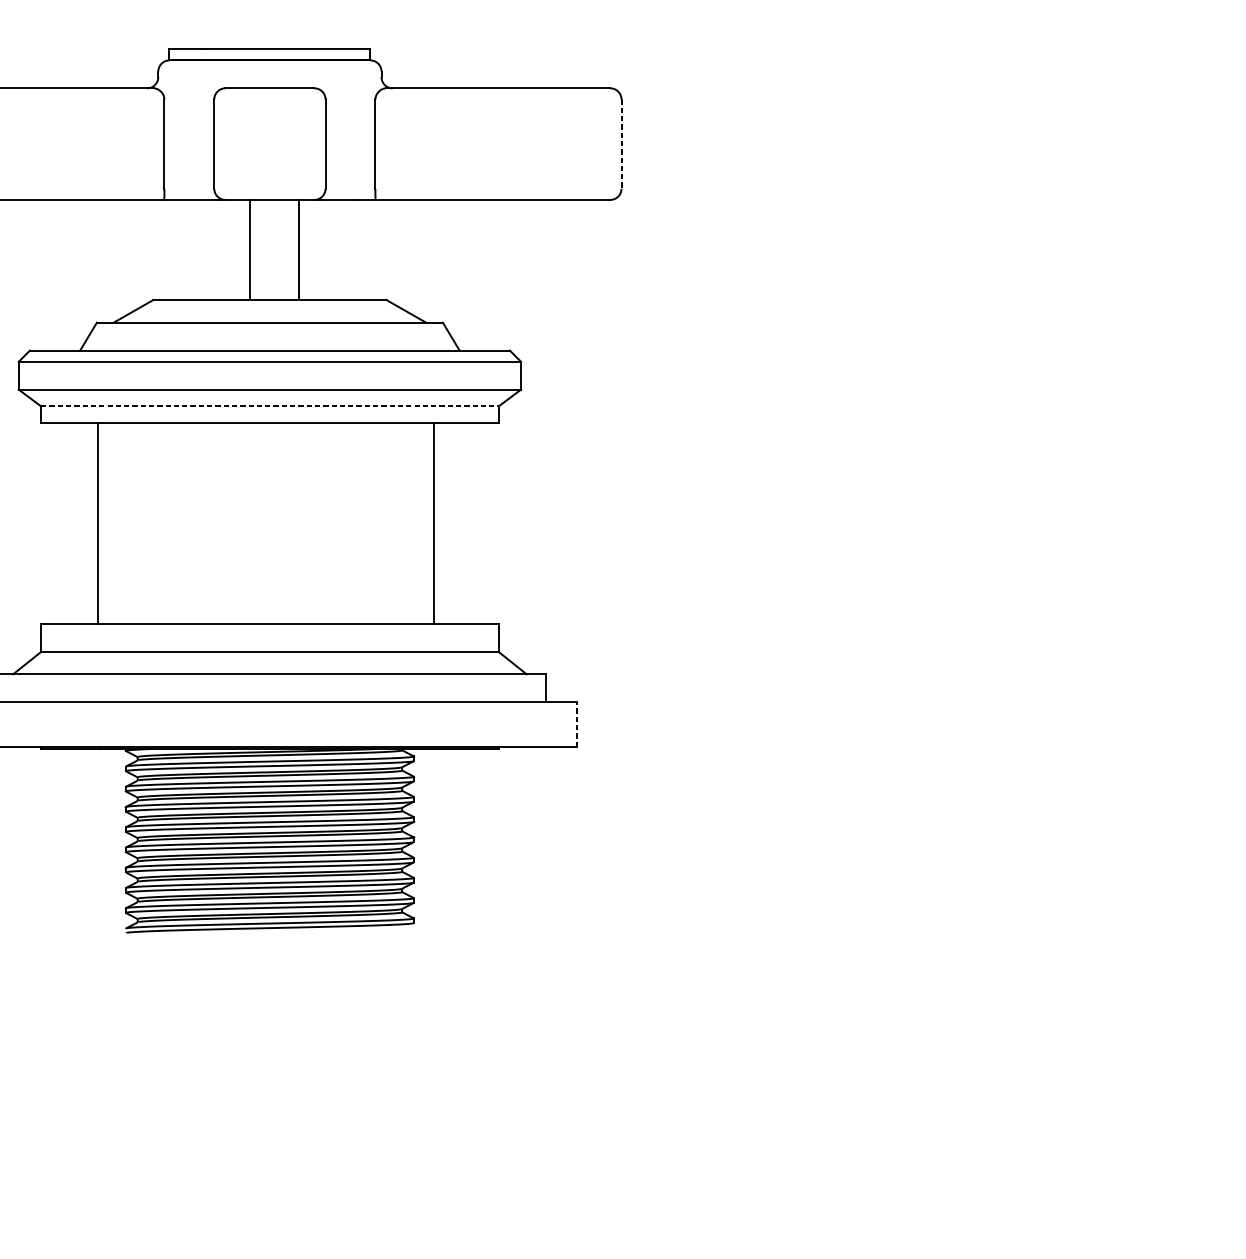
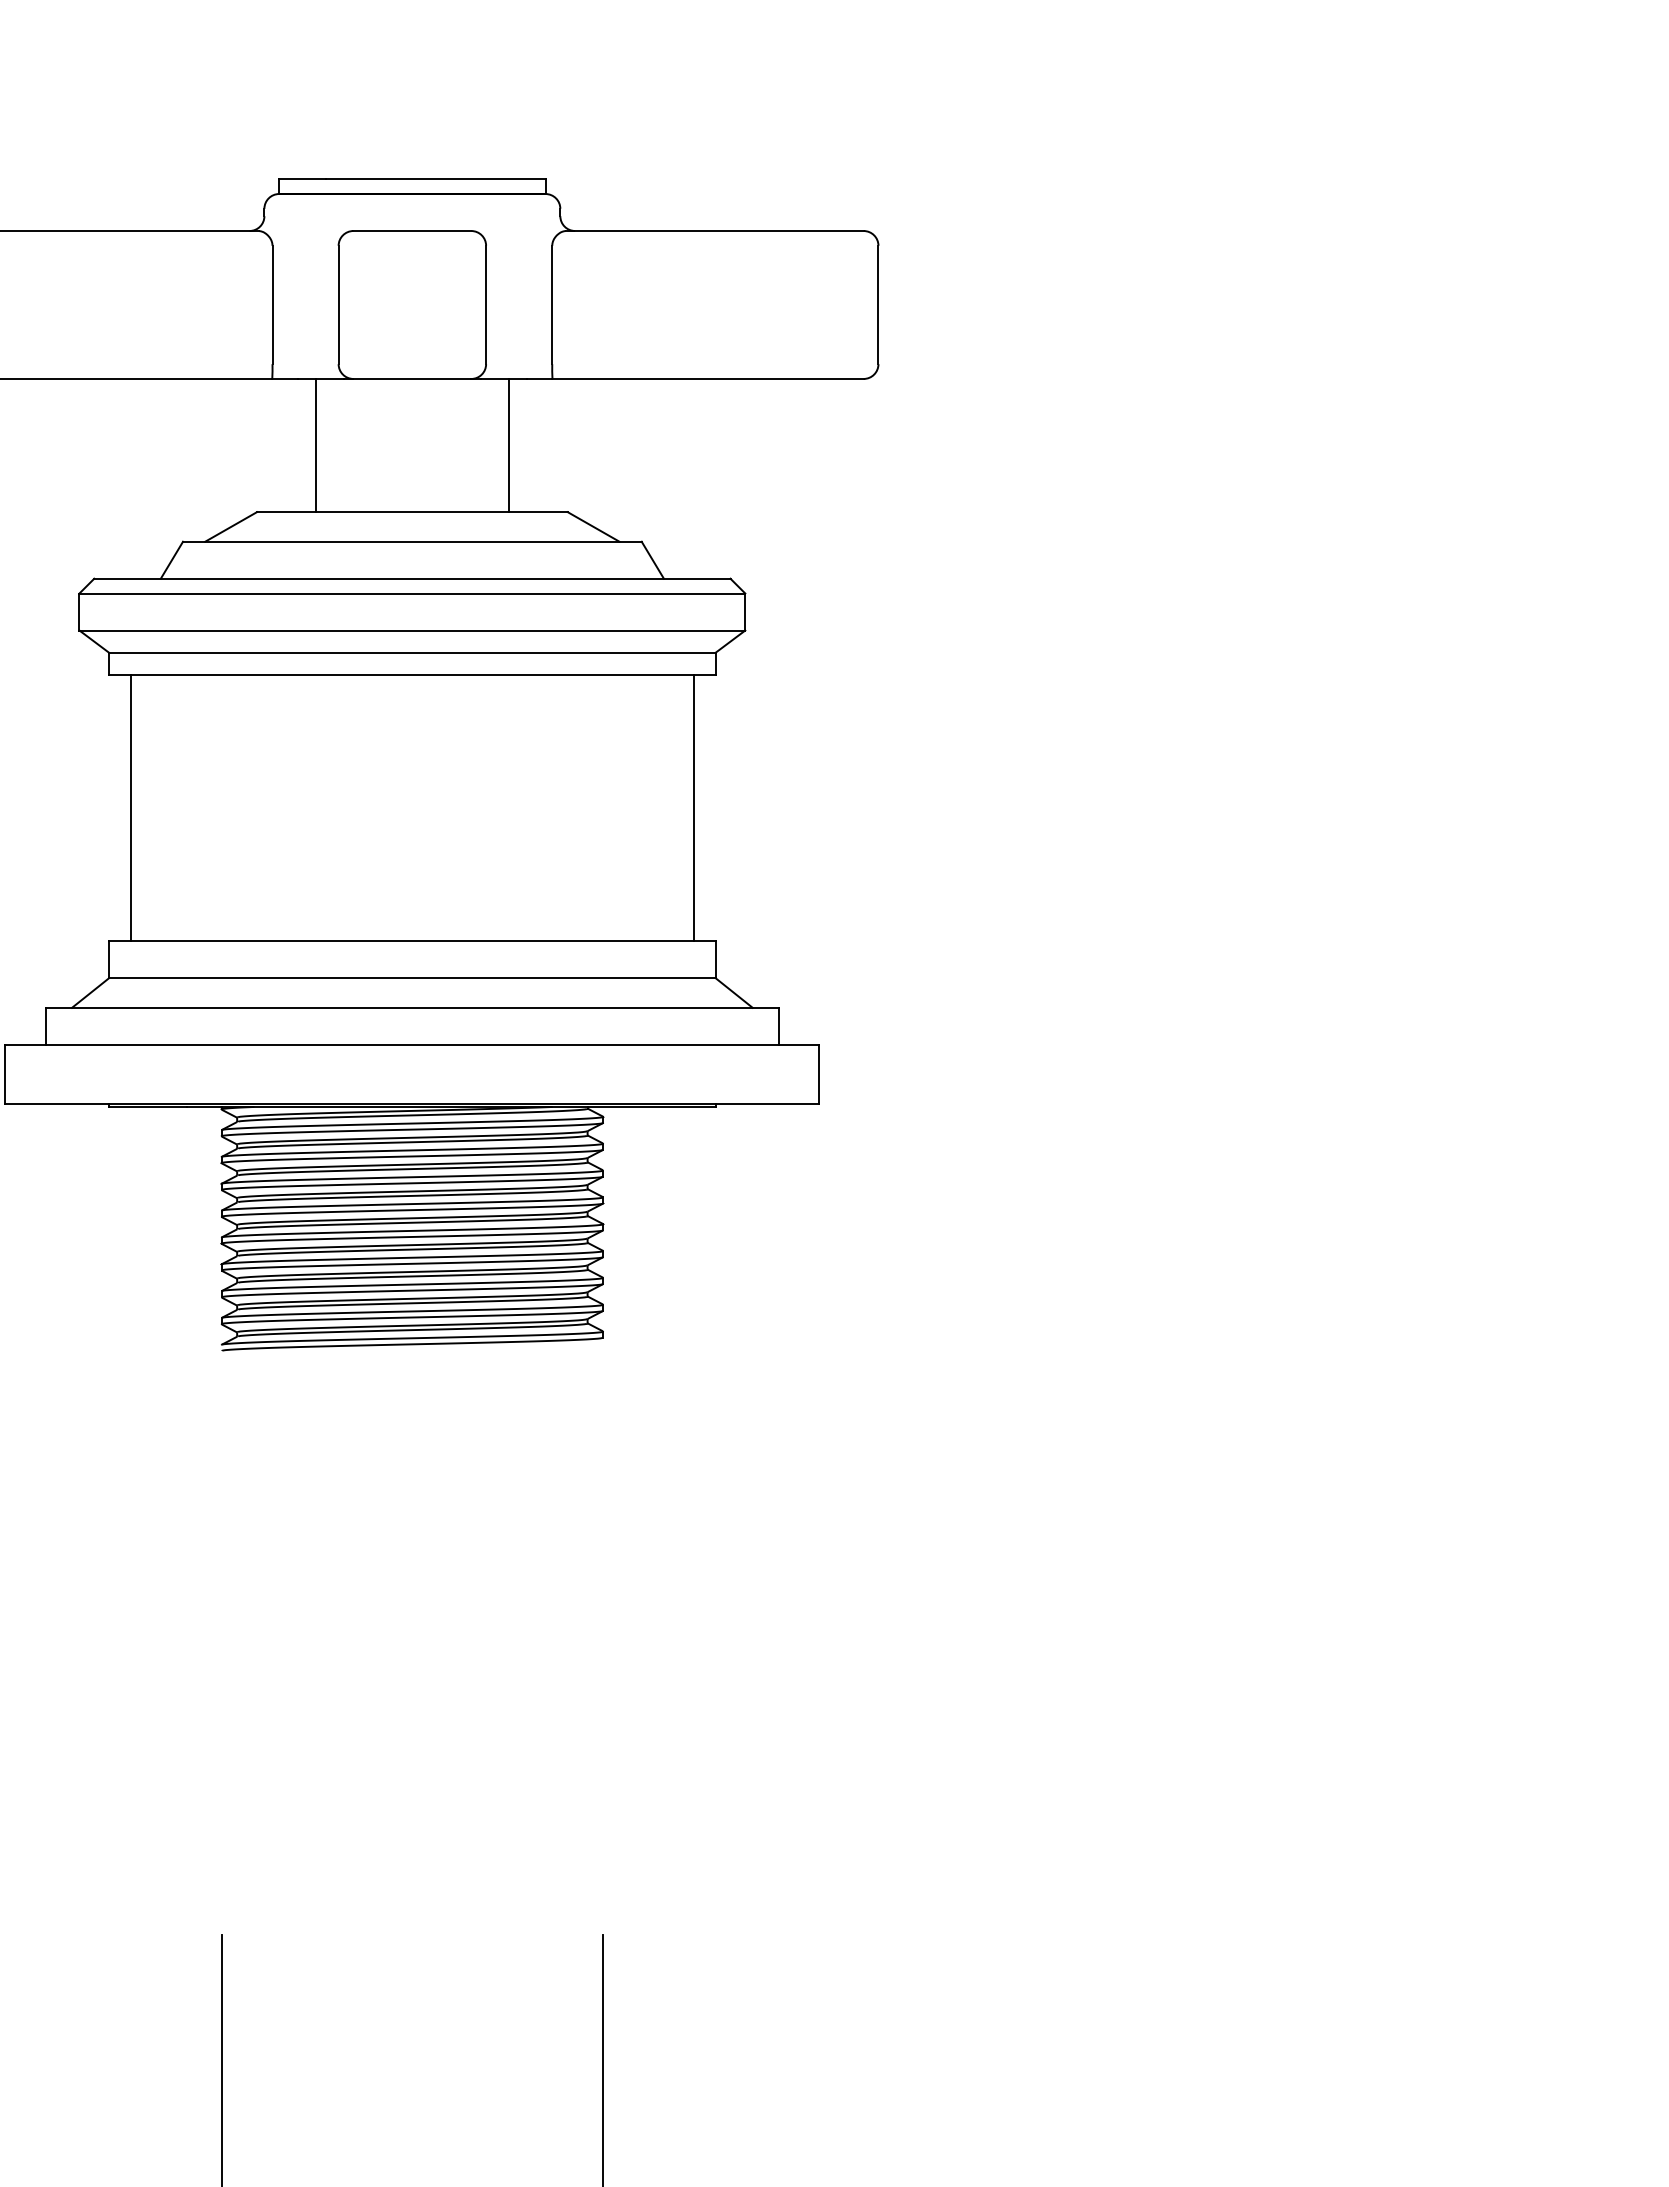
line: (621, 144) -> (878, 305), dashed -> solid
line: (250, 250) -> (316, 445), moved
line: (298, 250) -> (508, 445), moved
line: (270, 406) -> (412, 652), dashed -> solid
line: (98, 523) -> (131, 807), moved
line: (433, 523) -> (693, 807), moved
line: (577, 724) -> (819, 1074), dashed -> solid

